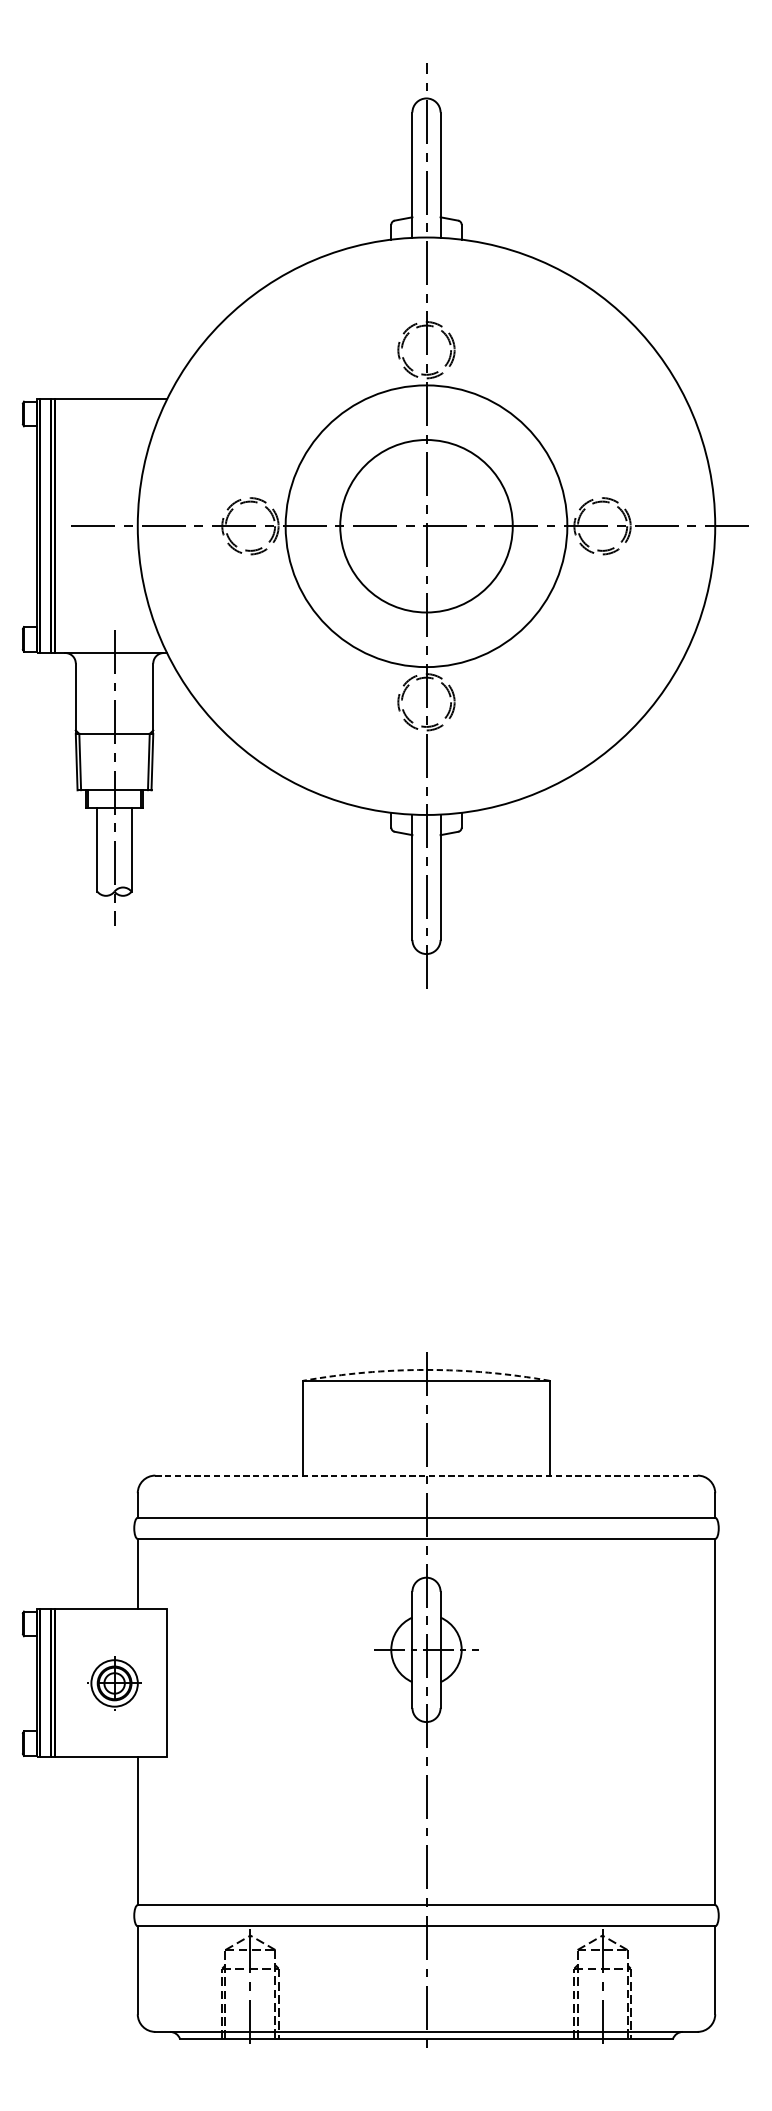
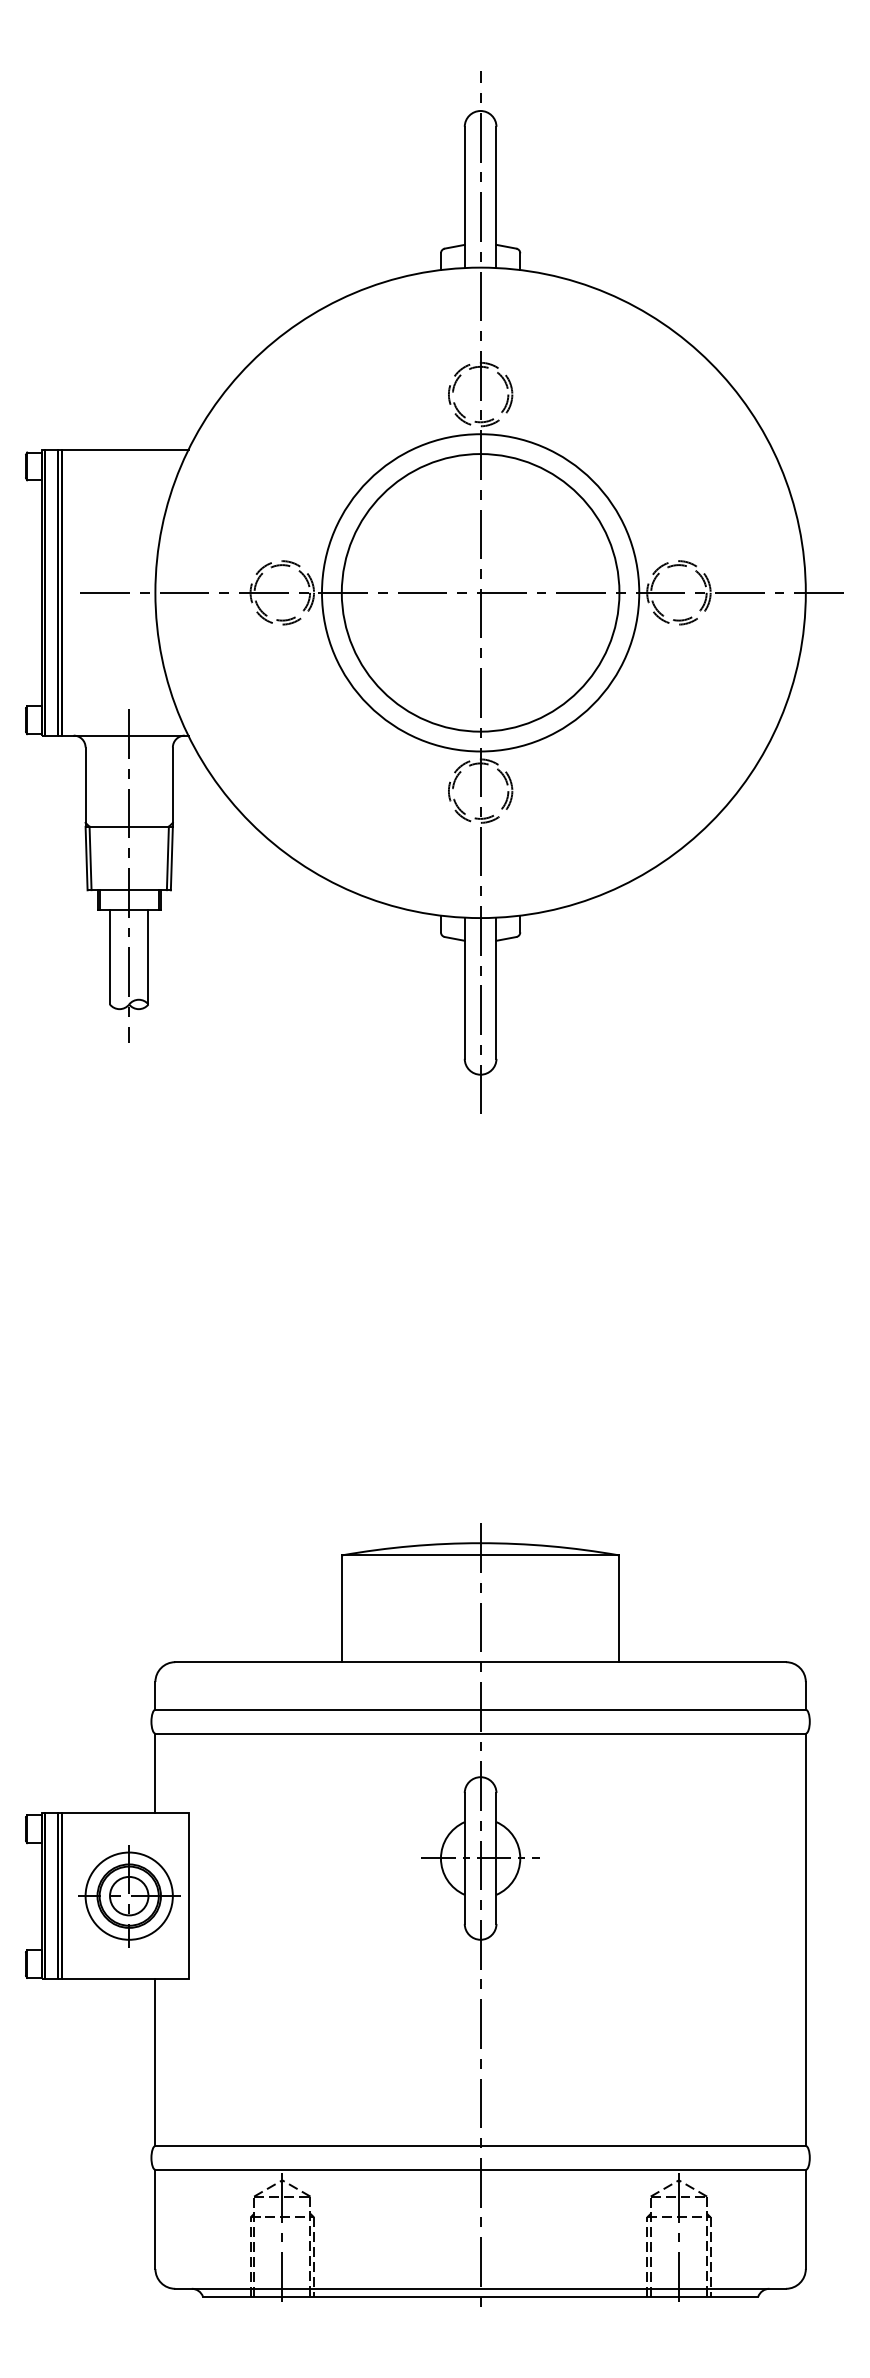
circle: (426, 525) -> (480, 592), size x1.43
arc: (426, 1370) -> (480, 1543), dashed -> solid
line: (427, 1475) -> (481, 1662), dashed -> solid
part: (114, 1683) -> (129, 1896), size x1.67

